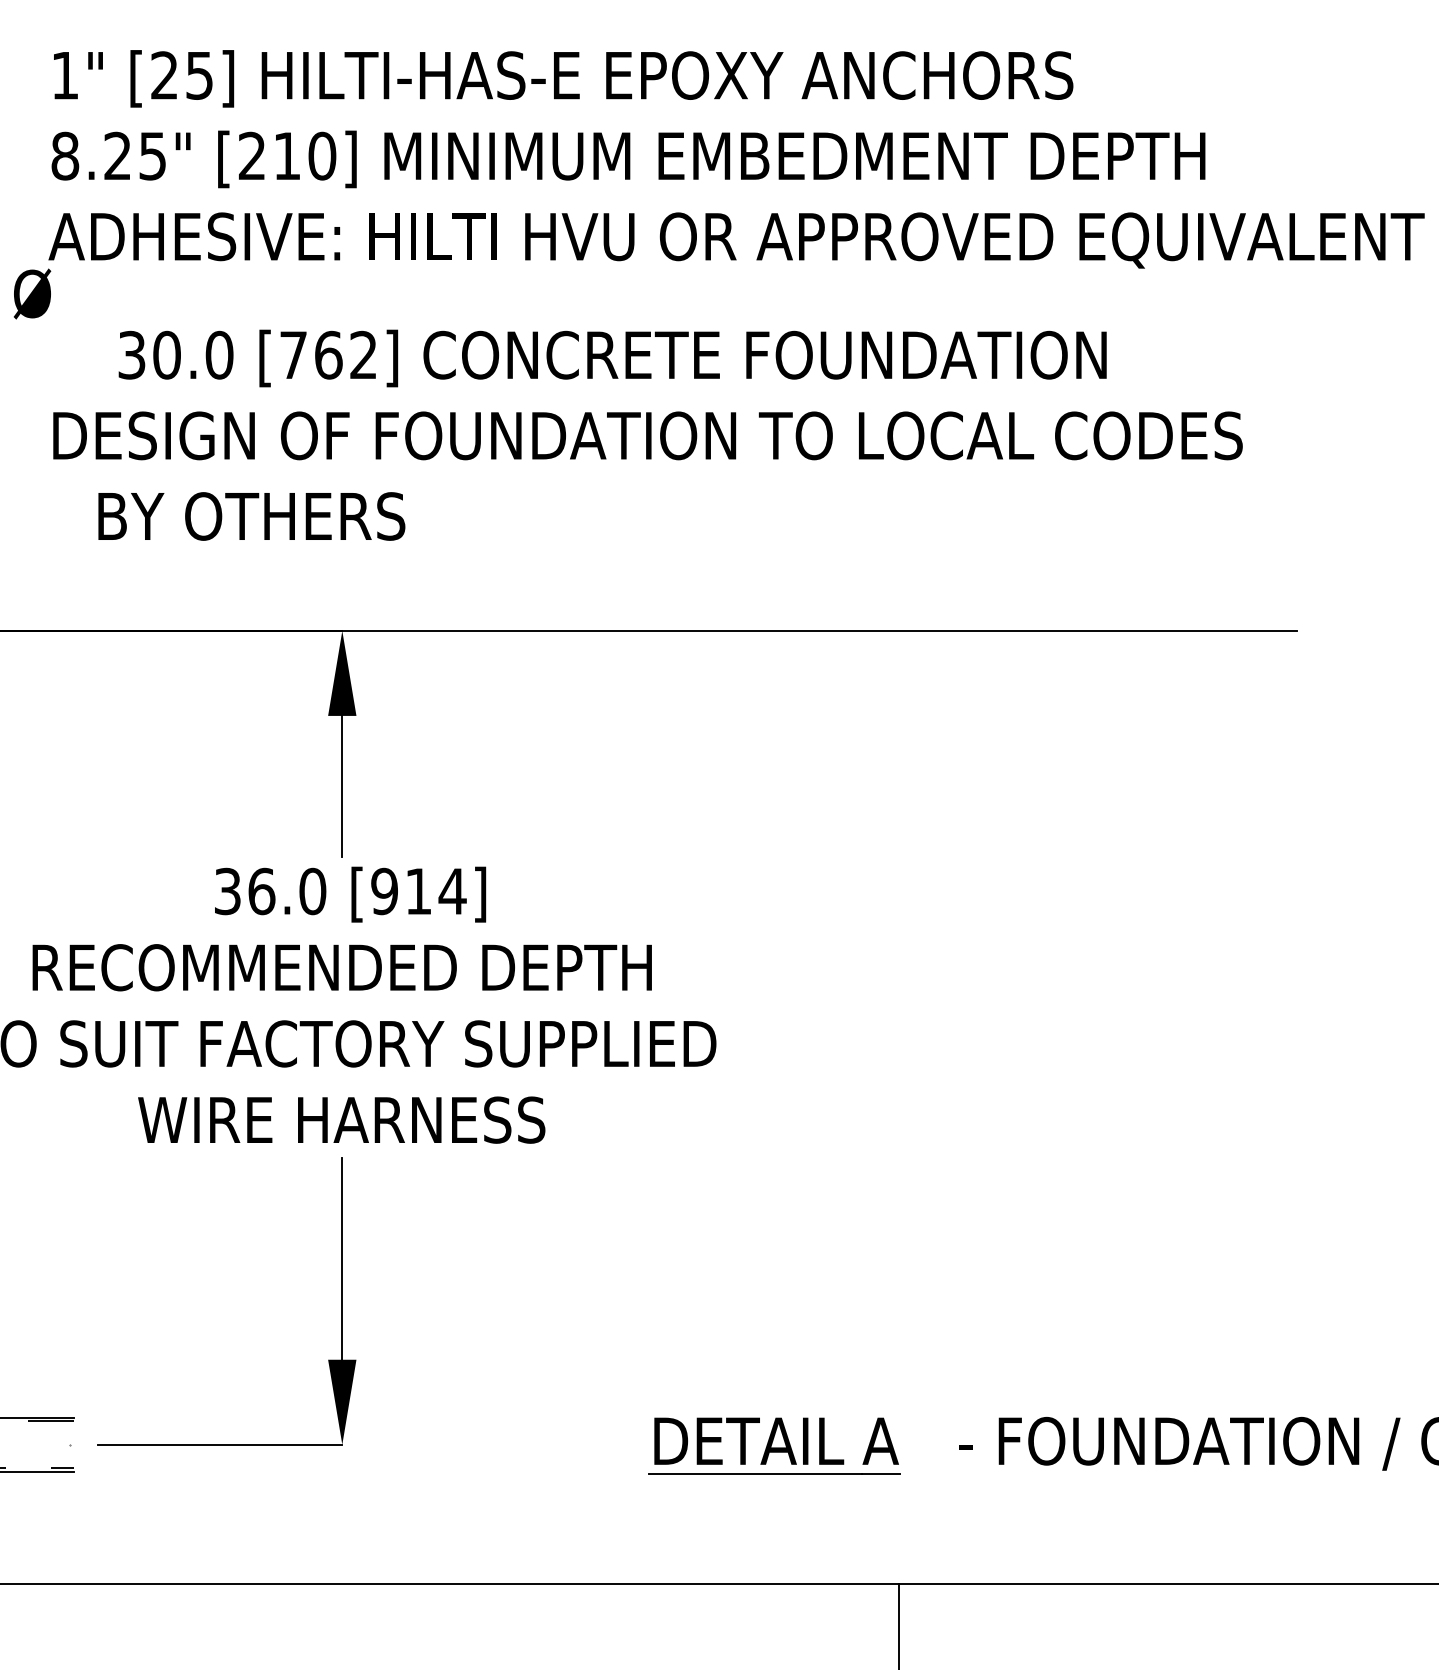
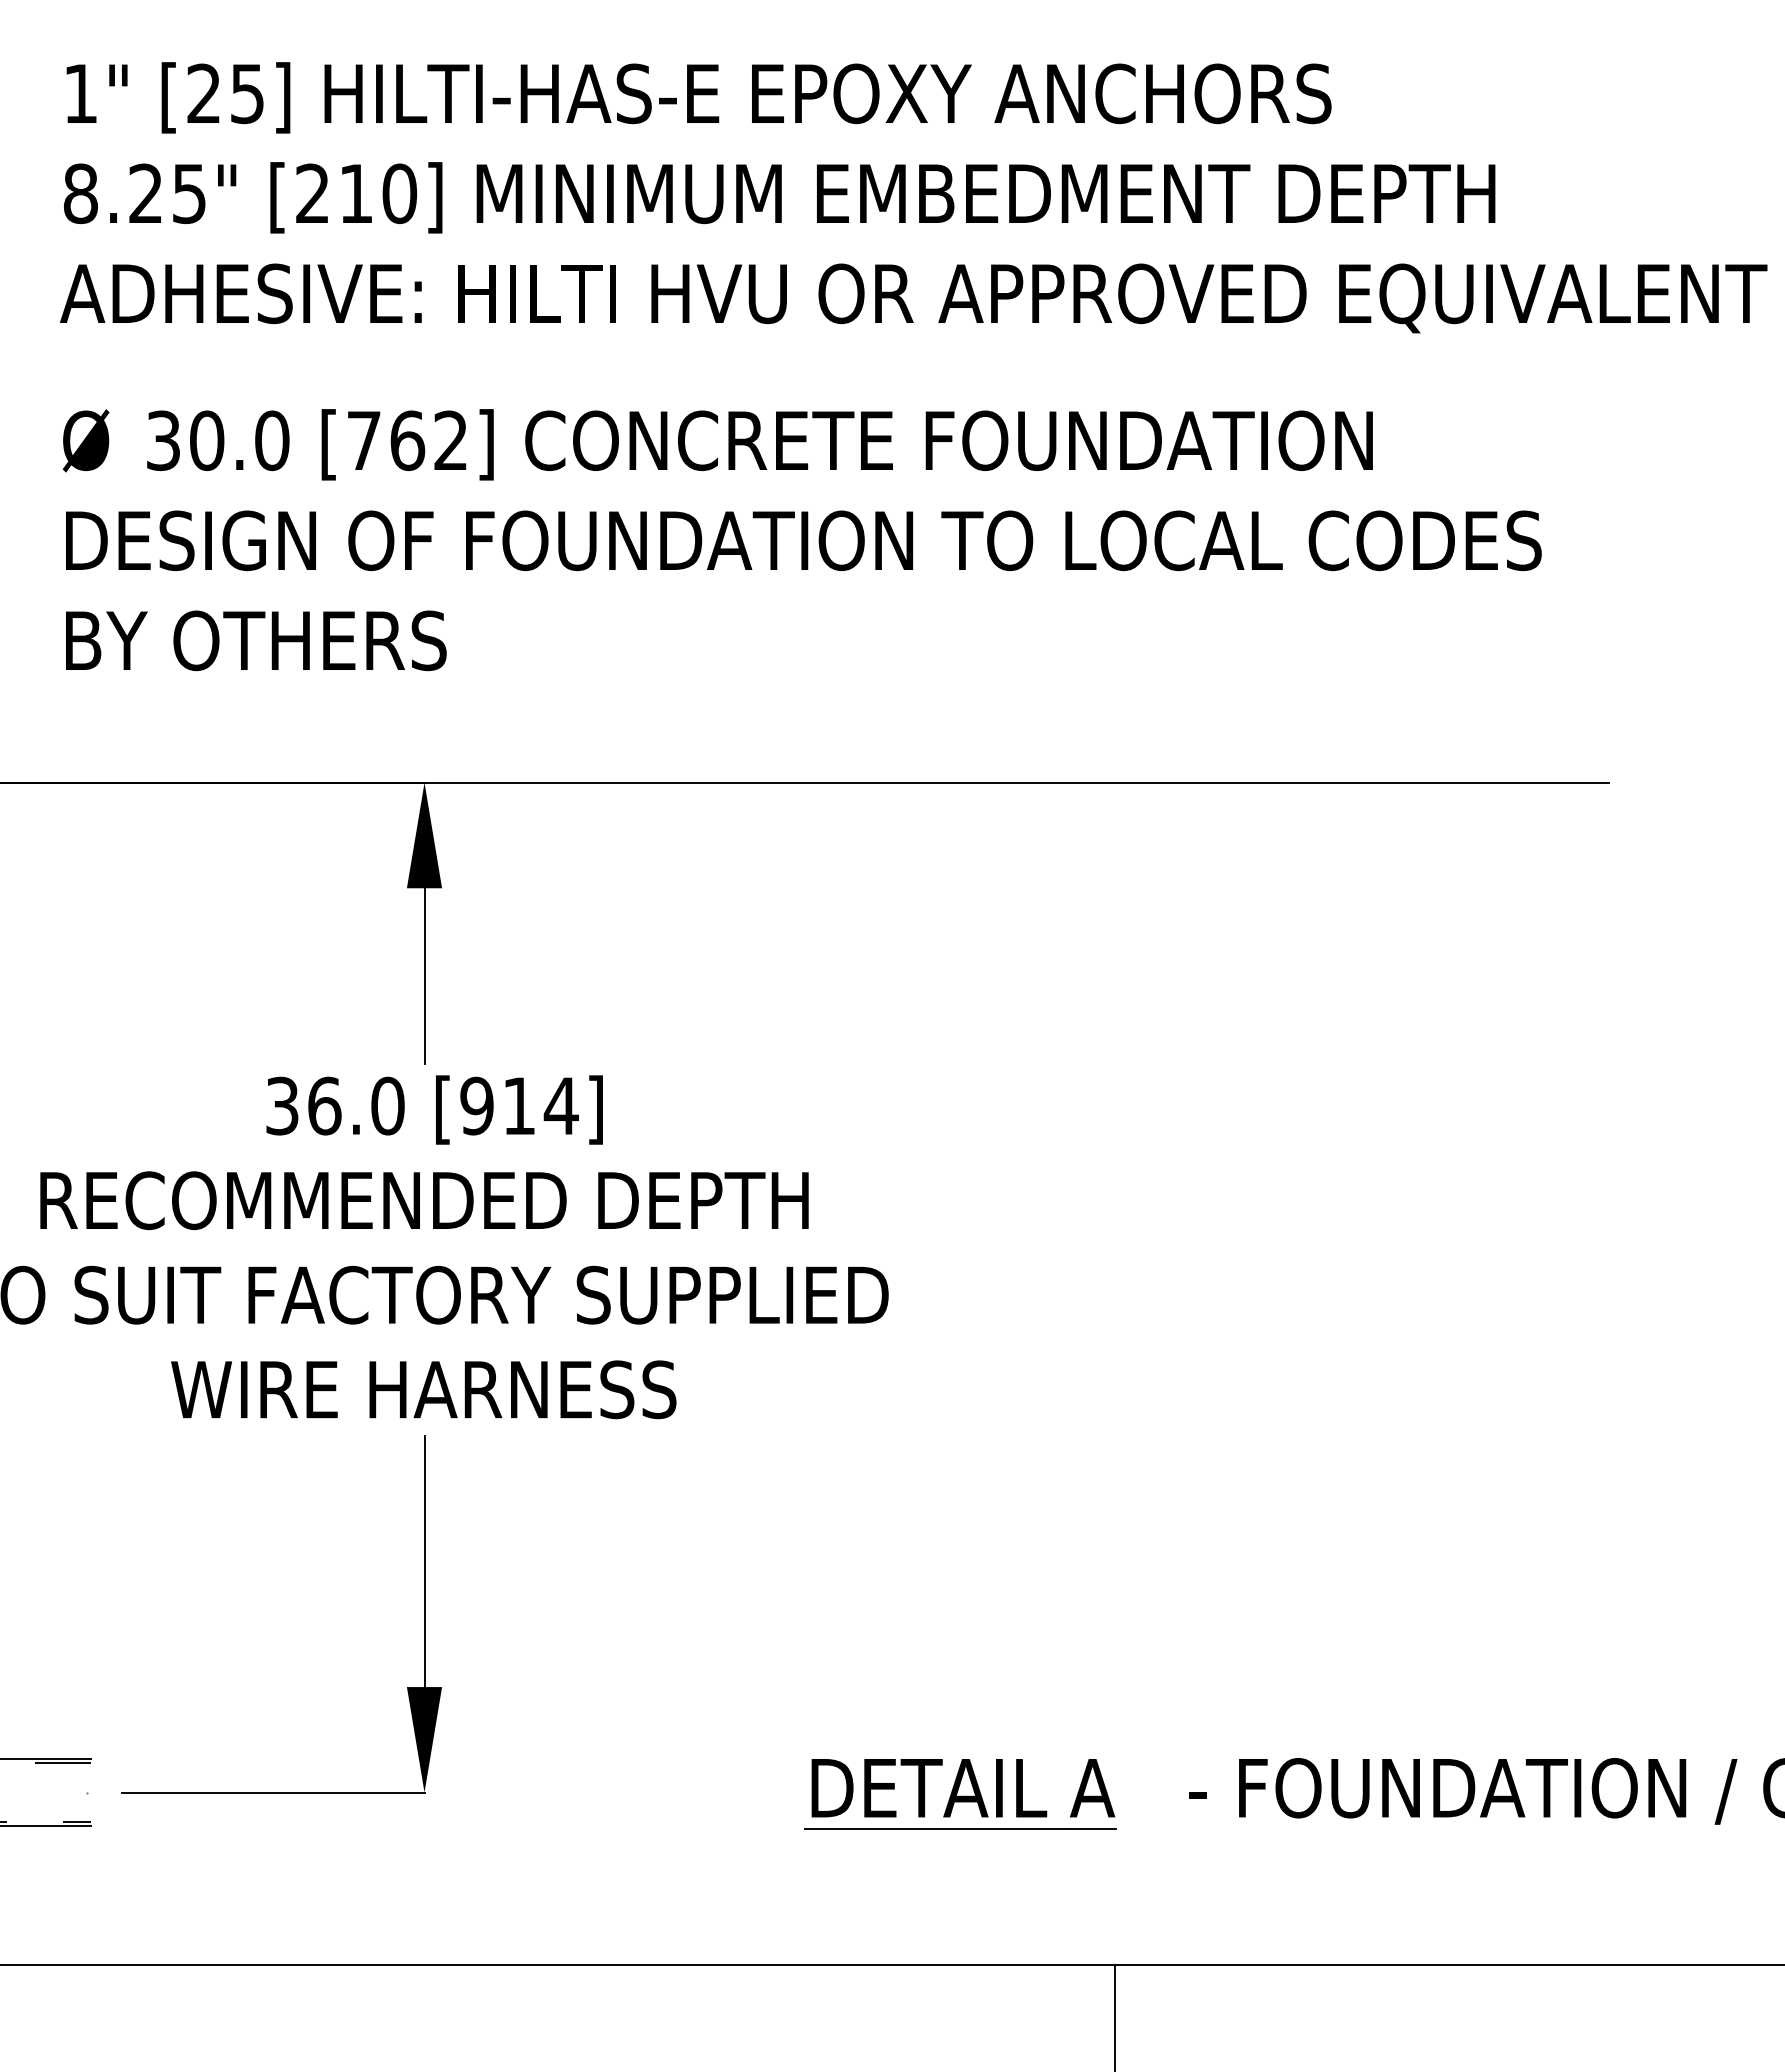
text: (31, 293) -> (85, 440), moved
text: (252, 516) -> (256, 640), moved

